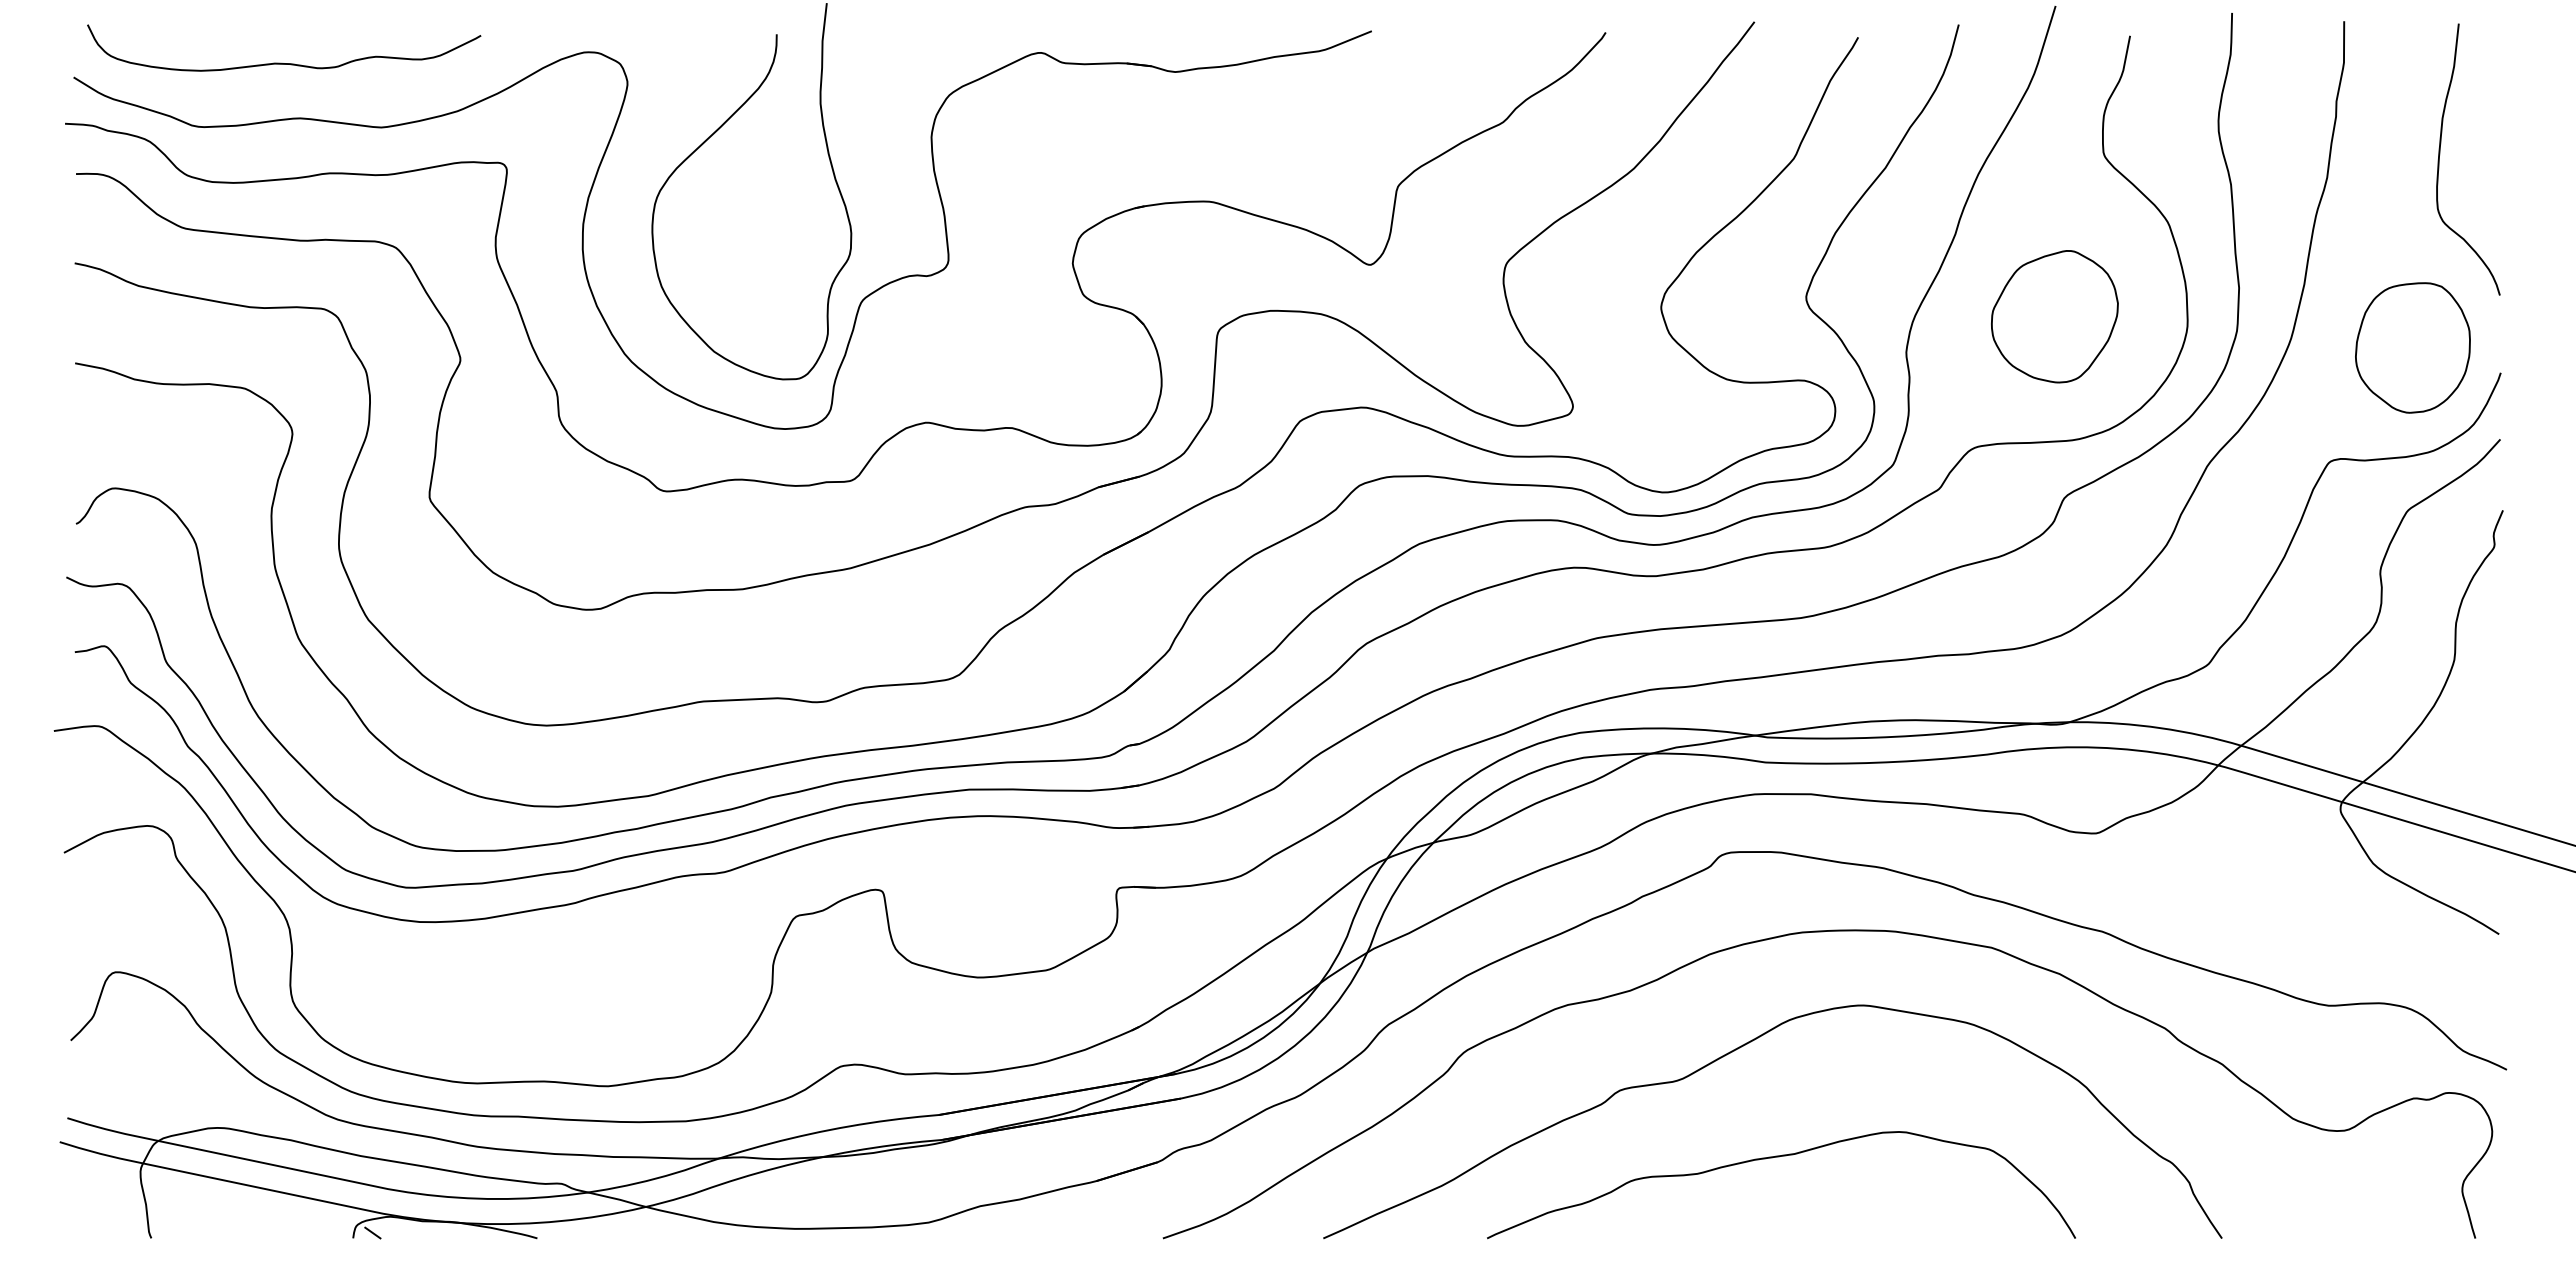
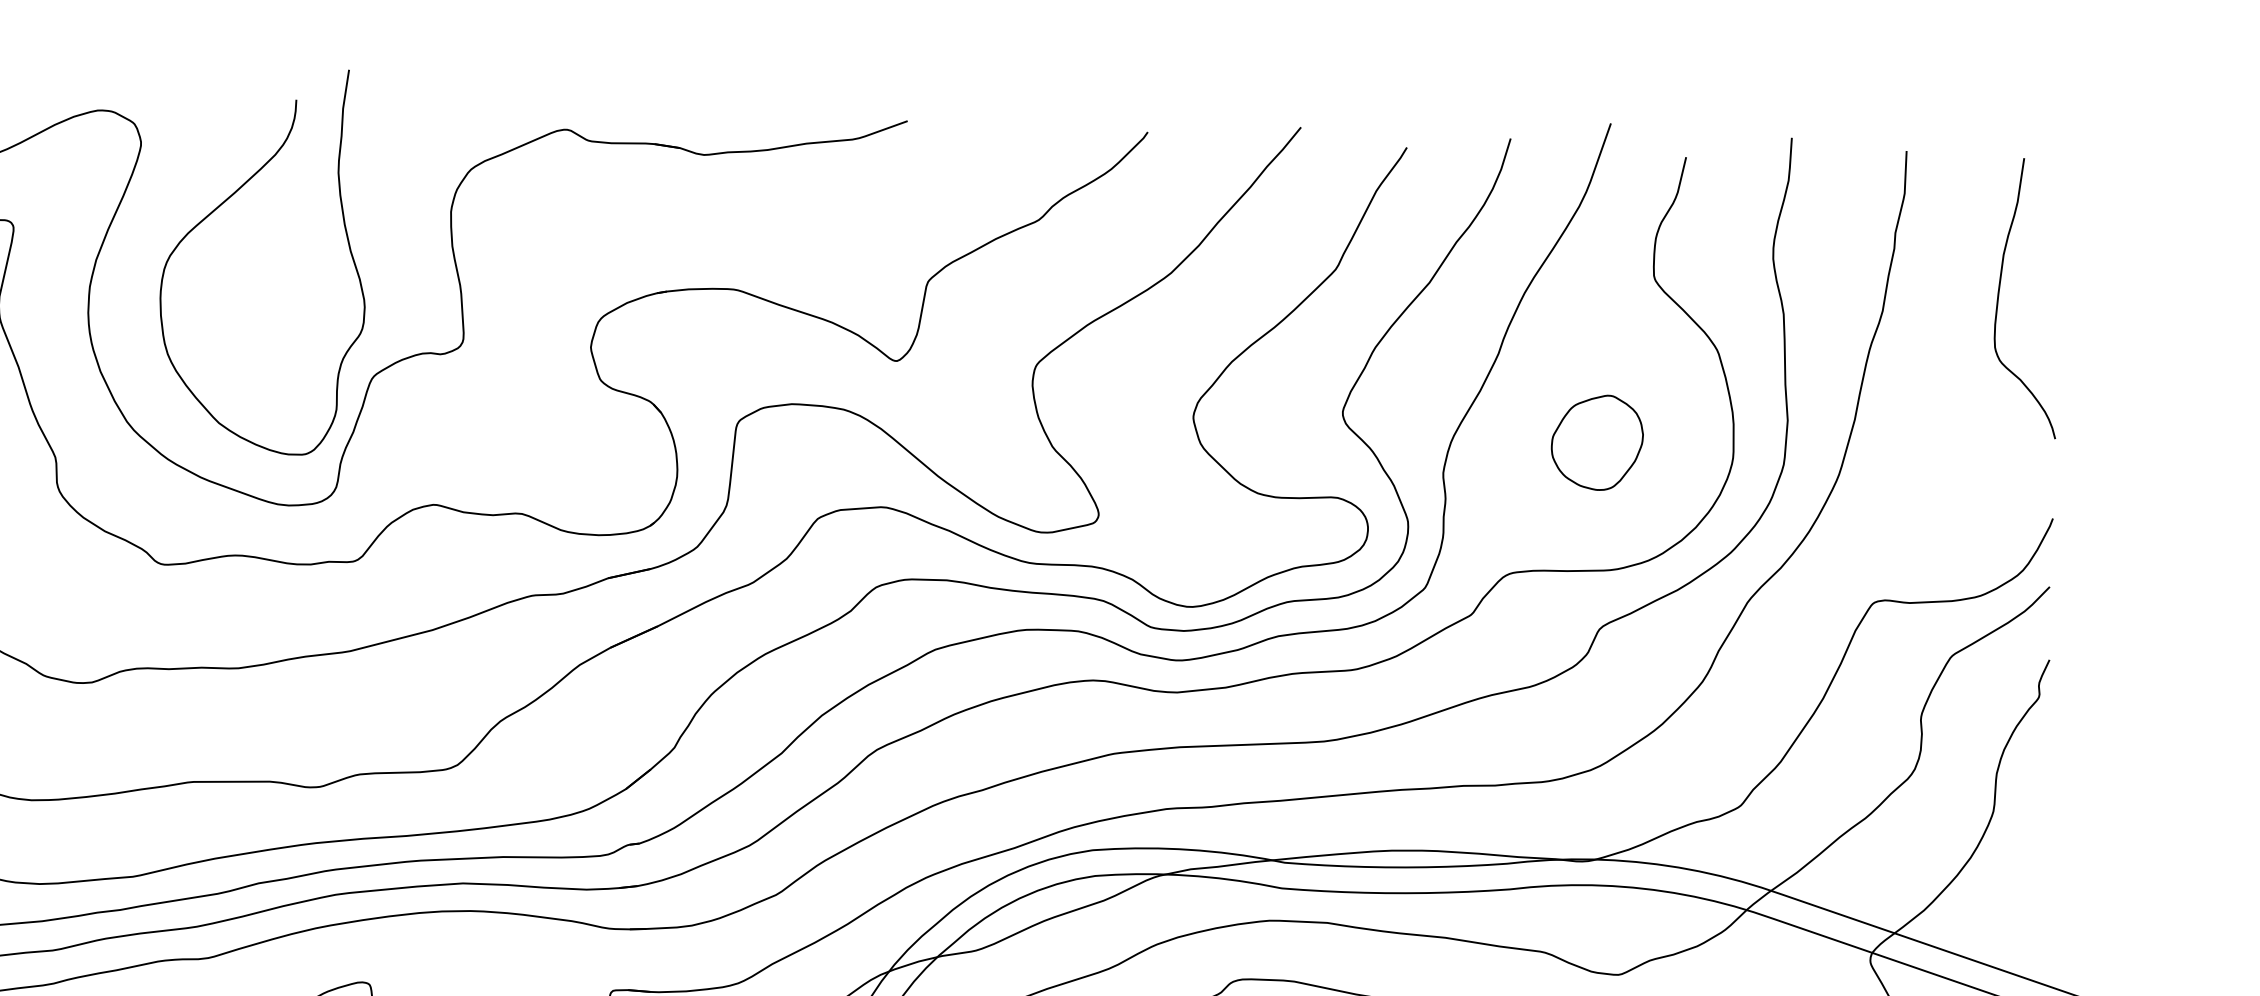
part: (2054, 316) -> (1596, 442), size x0.7
part: (2412, 347) -> (1963, 488), removed

